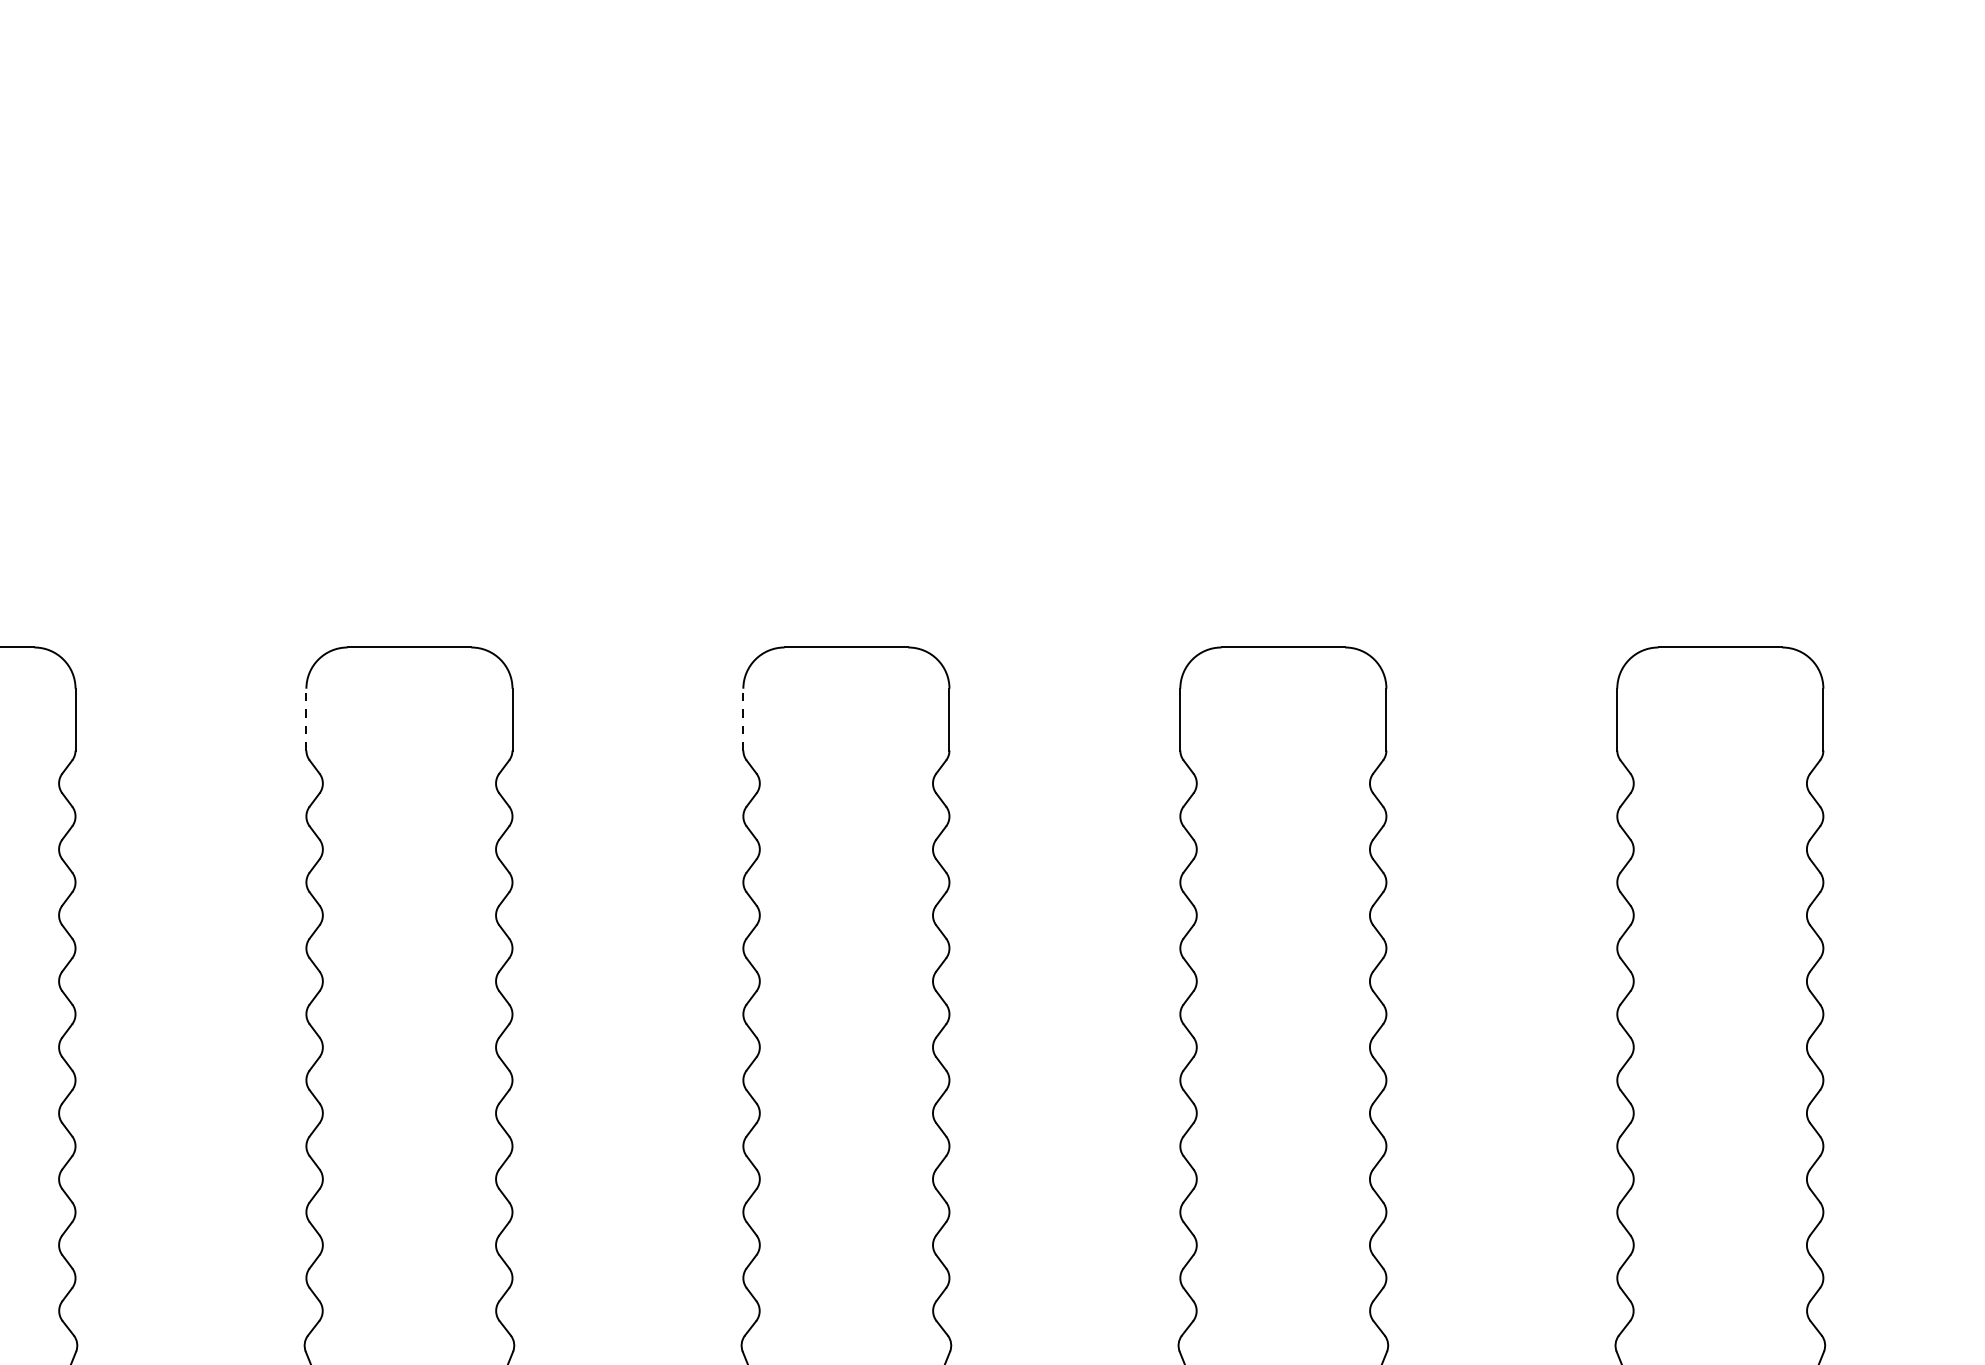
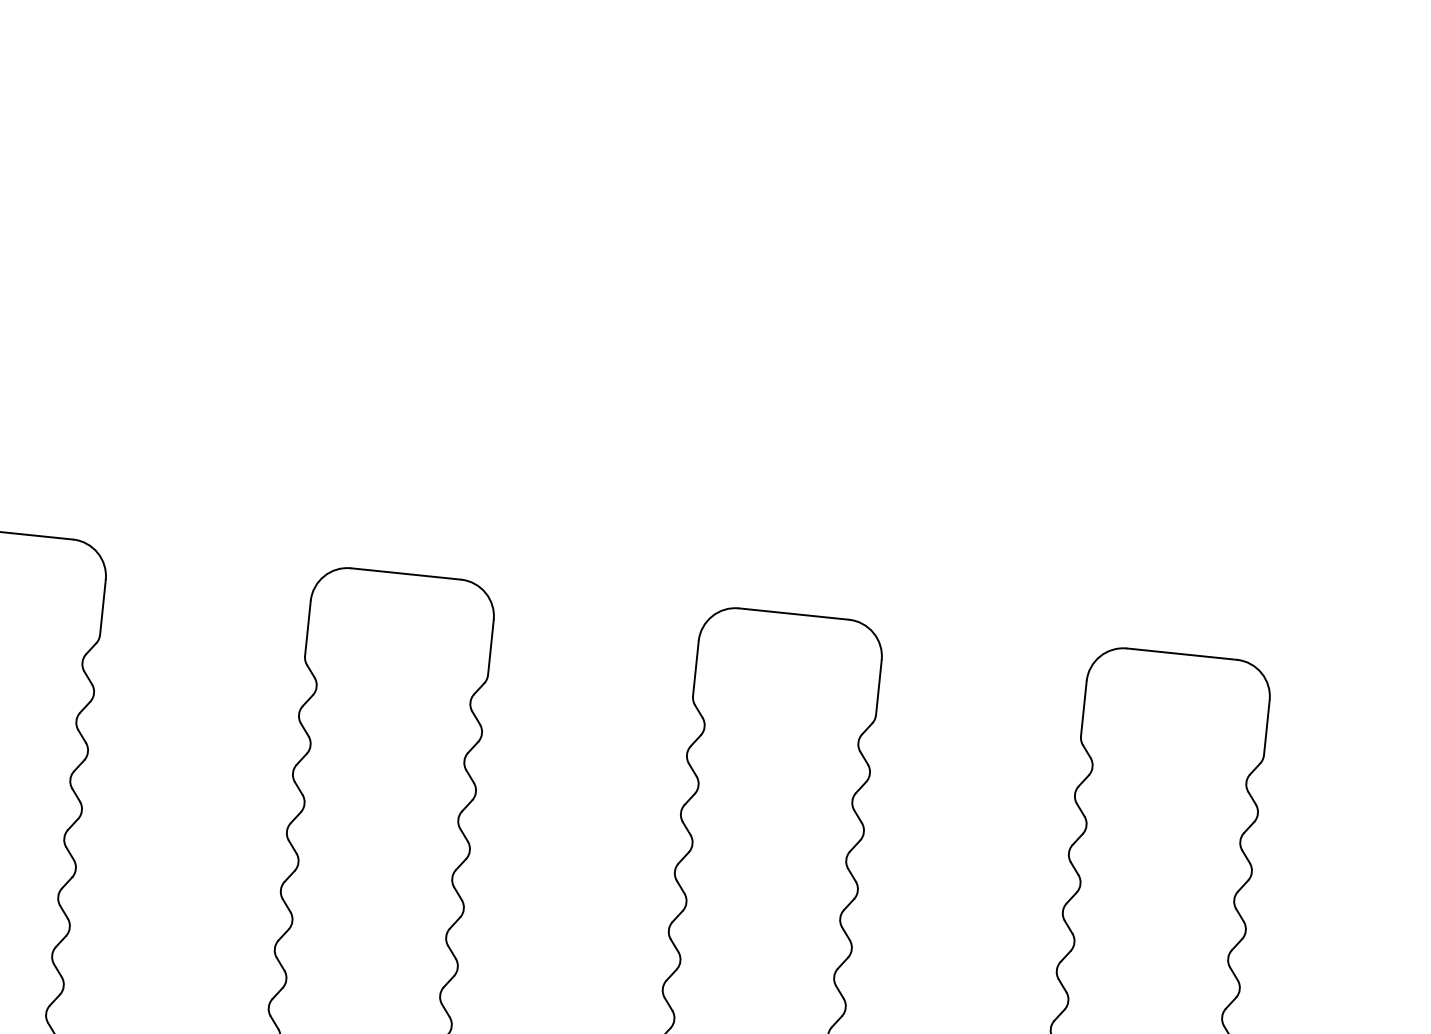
line: (306, 719) -> (308, 628), dashed -> solid
line: (743, 719) -> (696, 668), dashed -> solid

